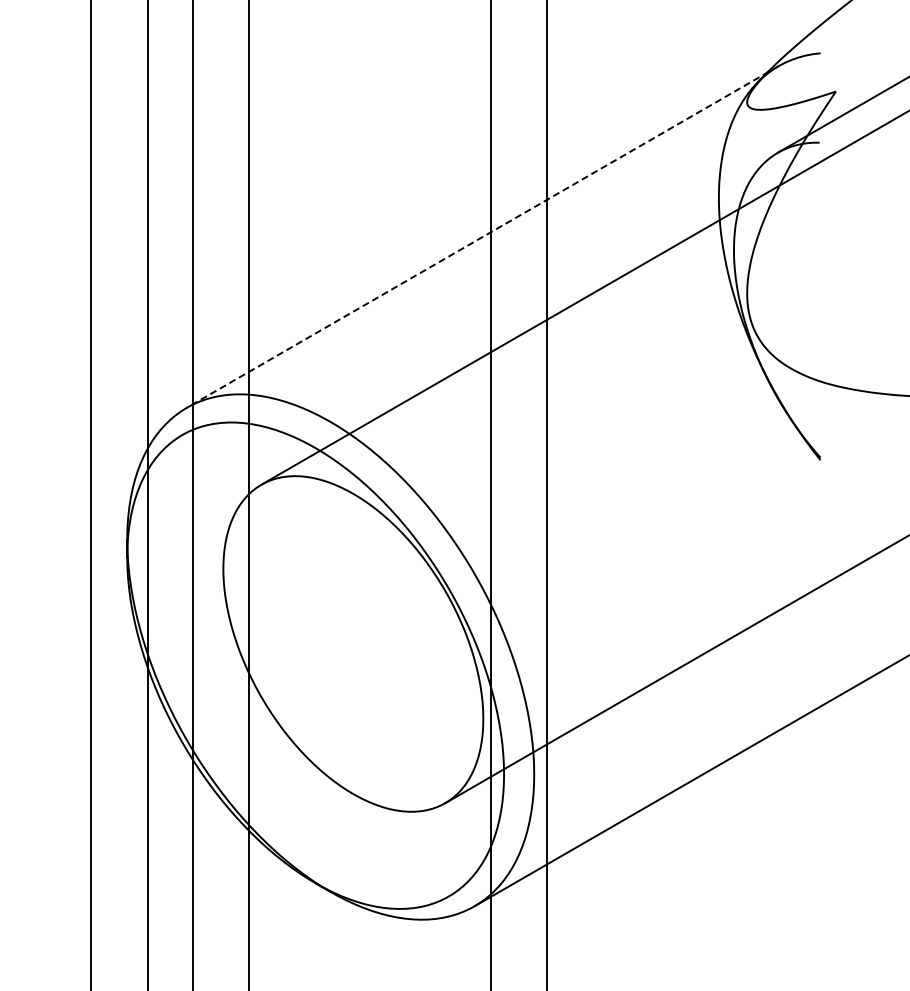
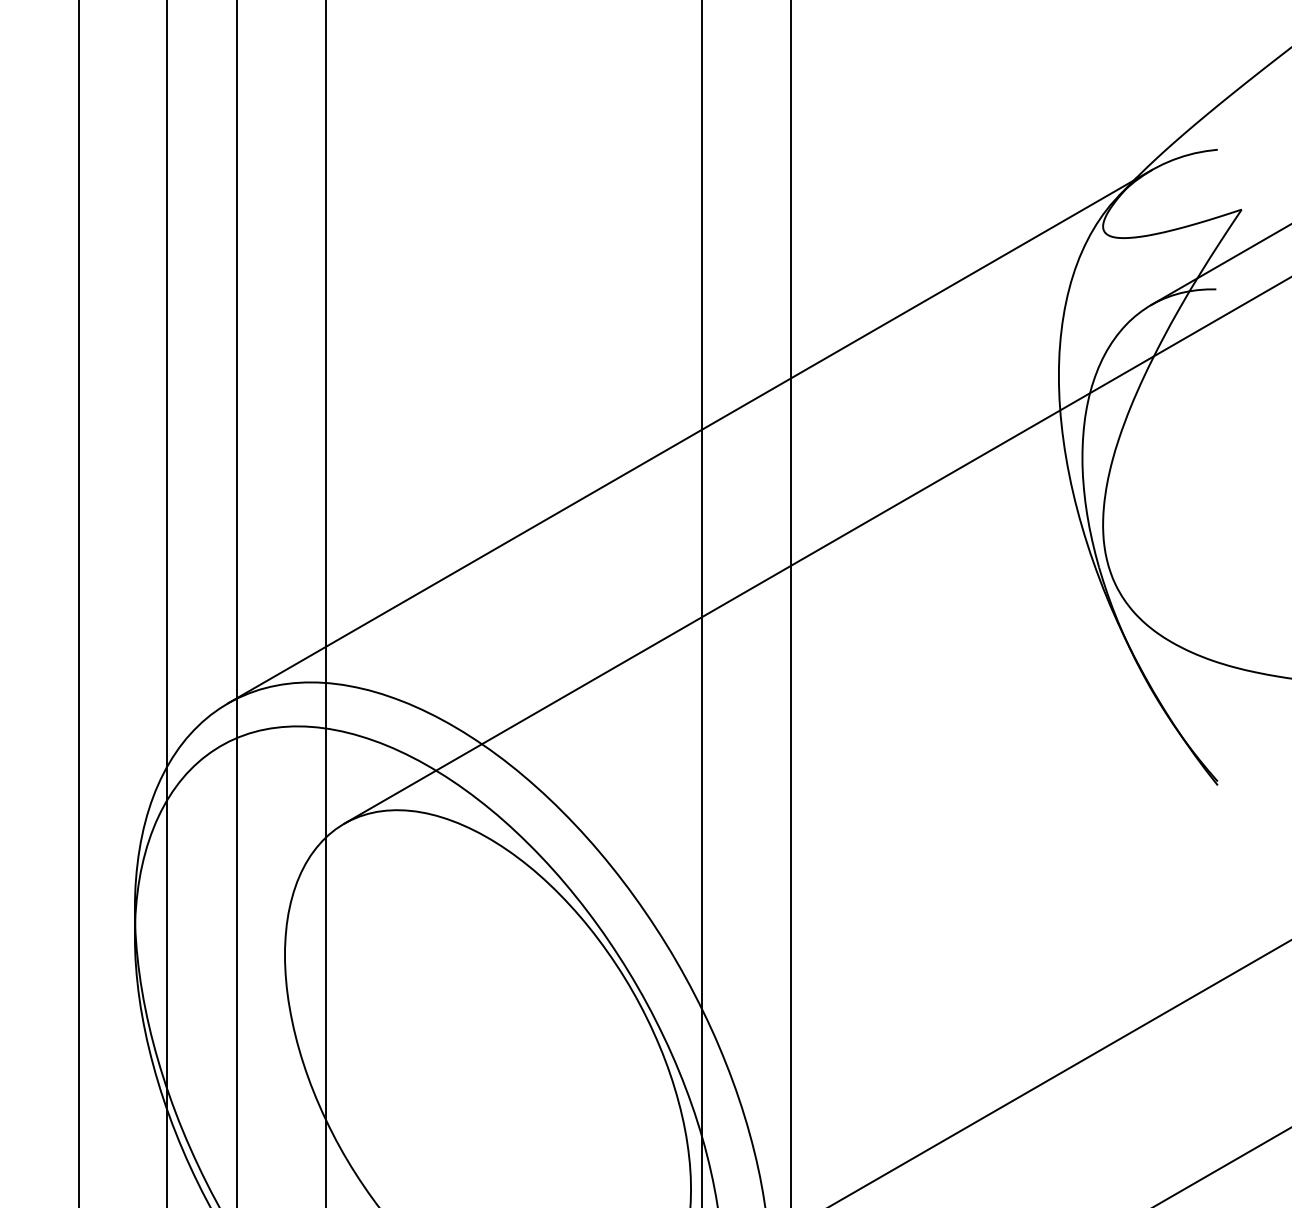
line: (482, 237) -> (689, 437), dashed -> solid

